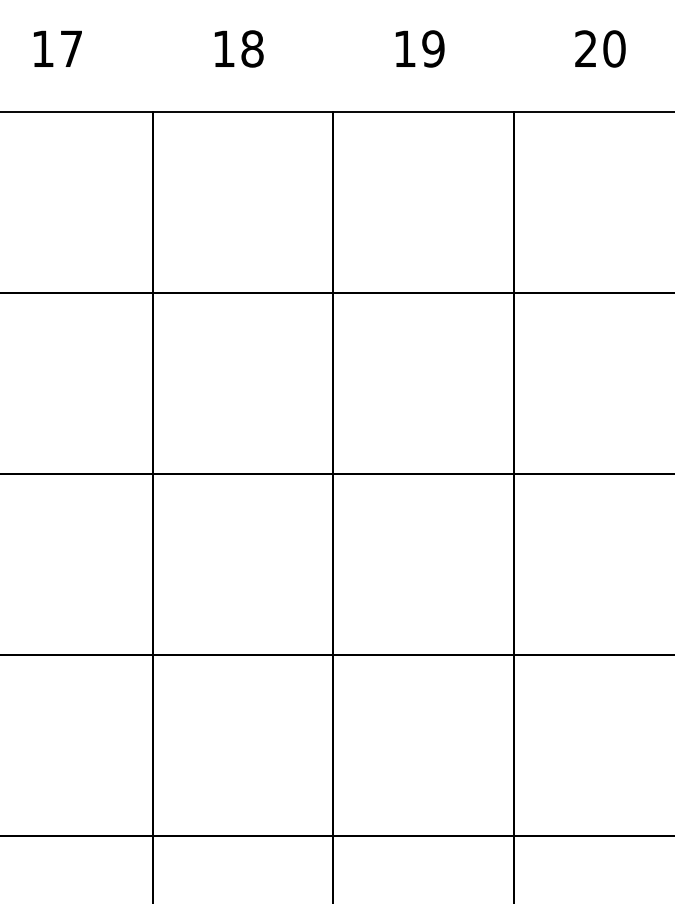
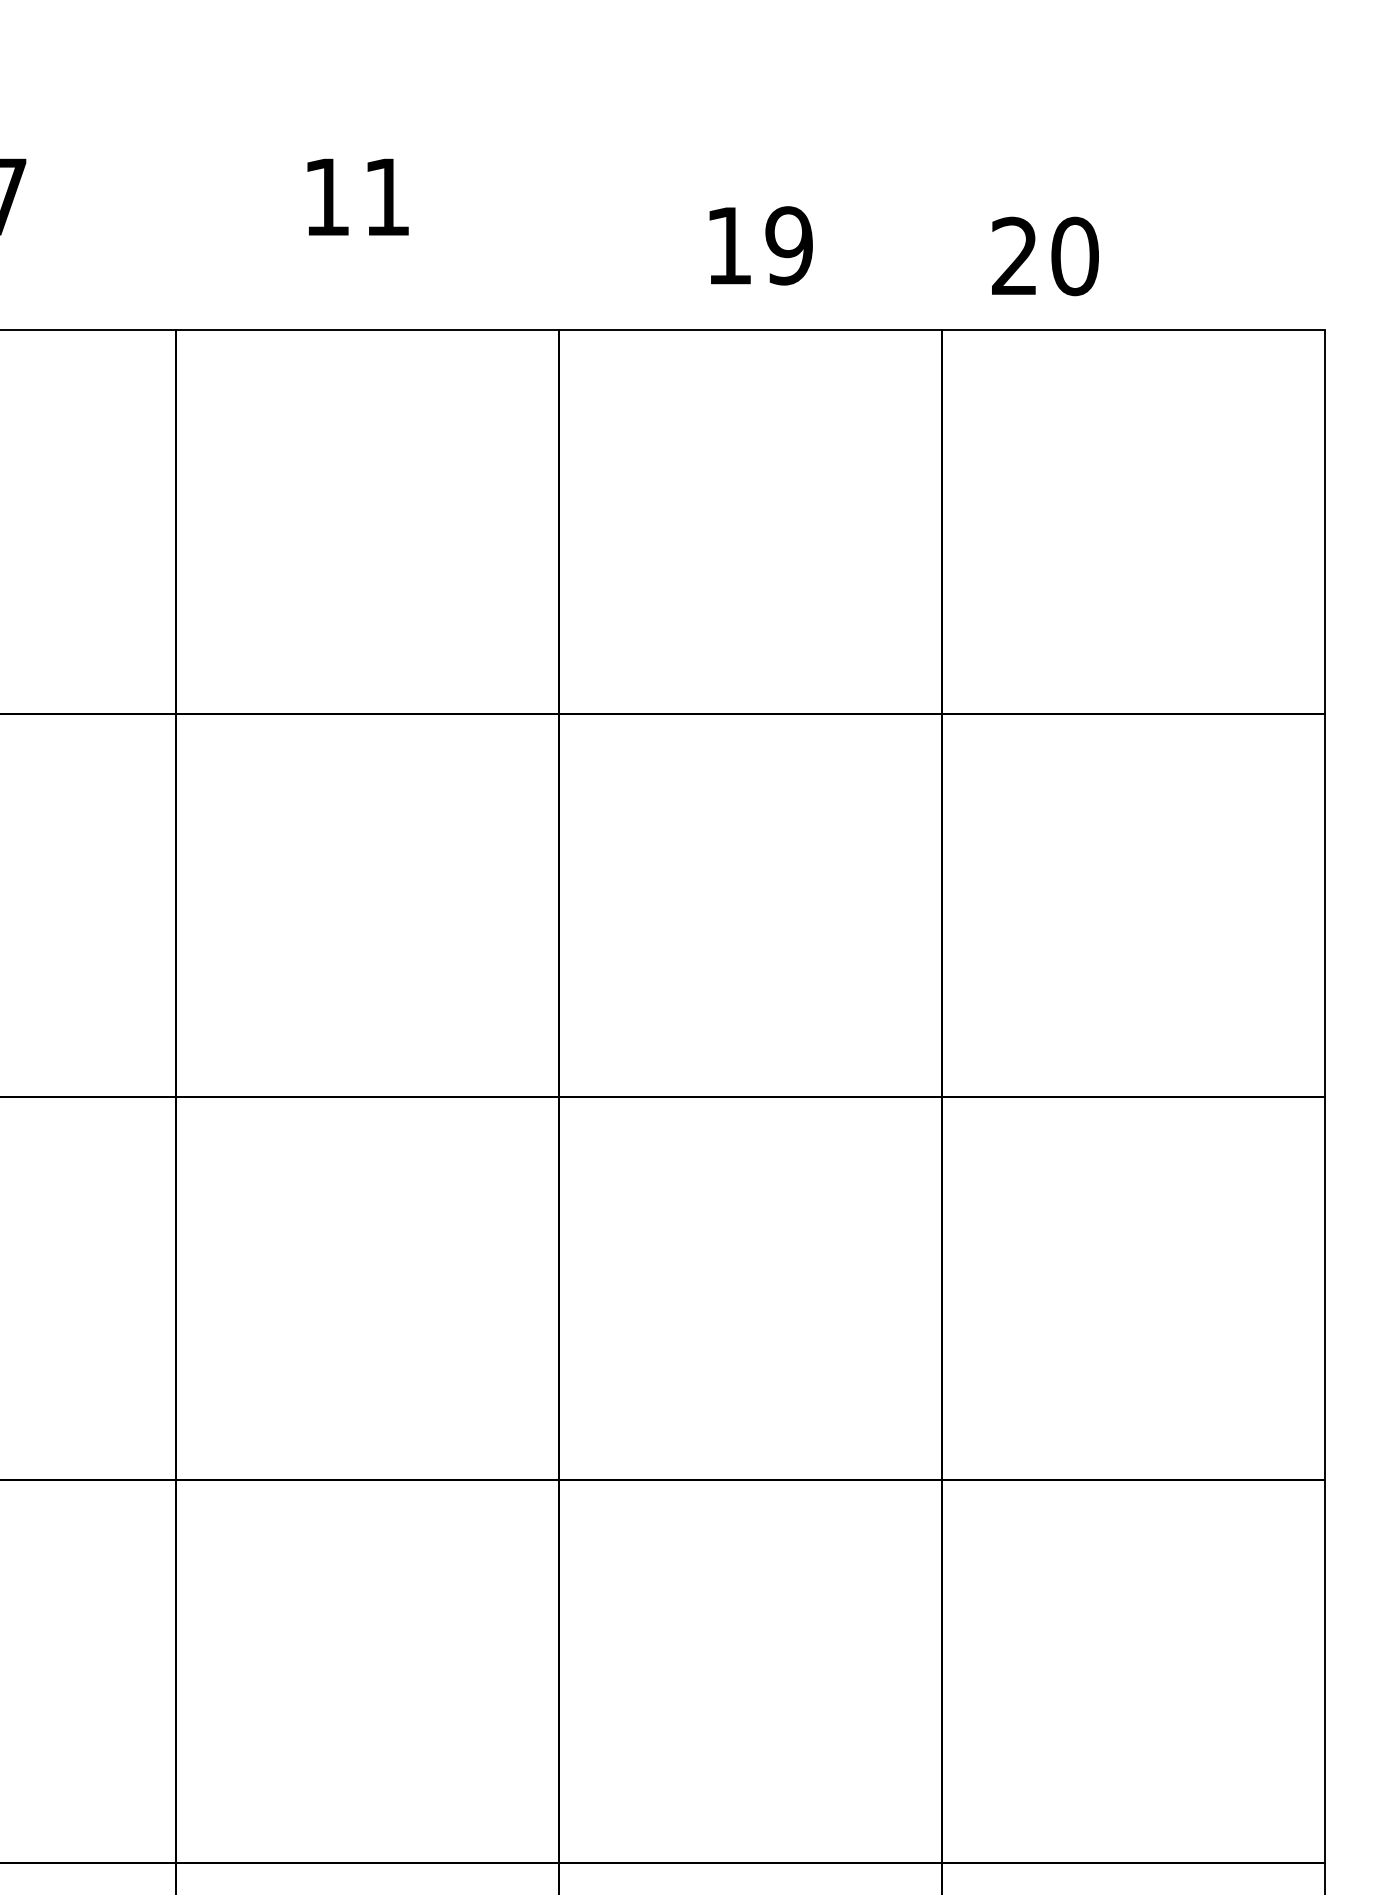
text: (252, 48) -> (387, 196), 18 -> 11
text: (419, 48) -> (759, 244), moved
text: (600, 48) -> (1045, 255), moved

